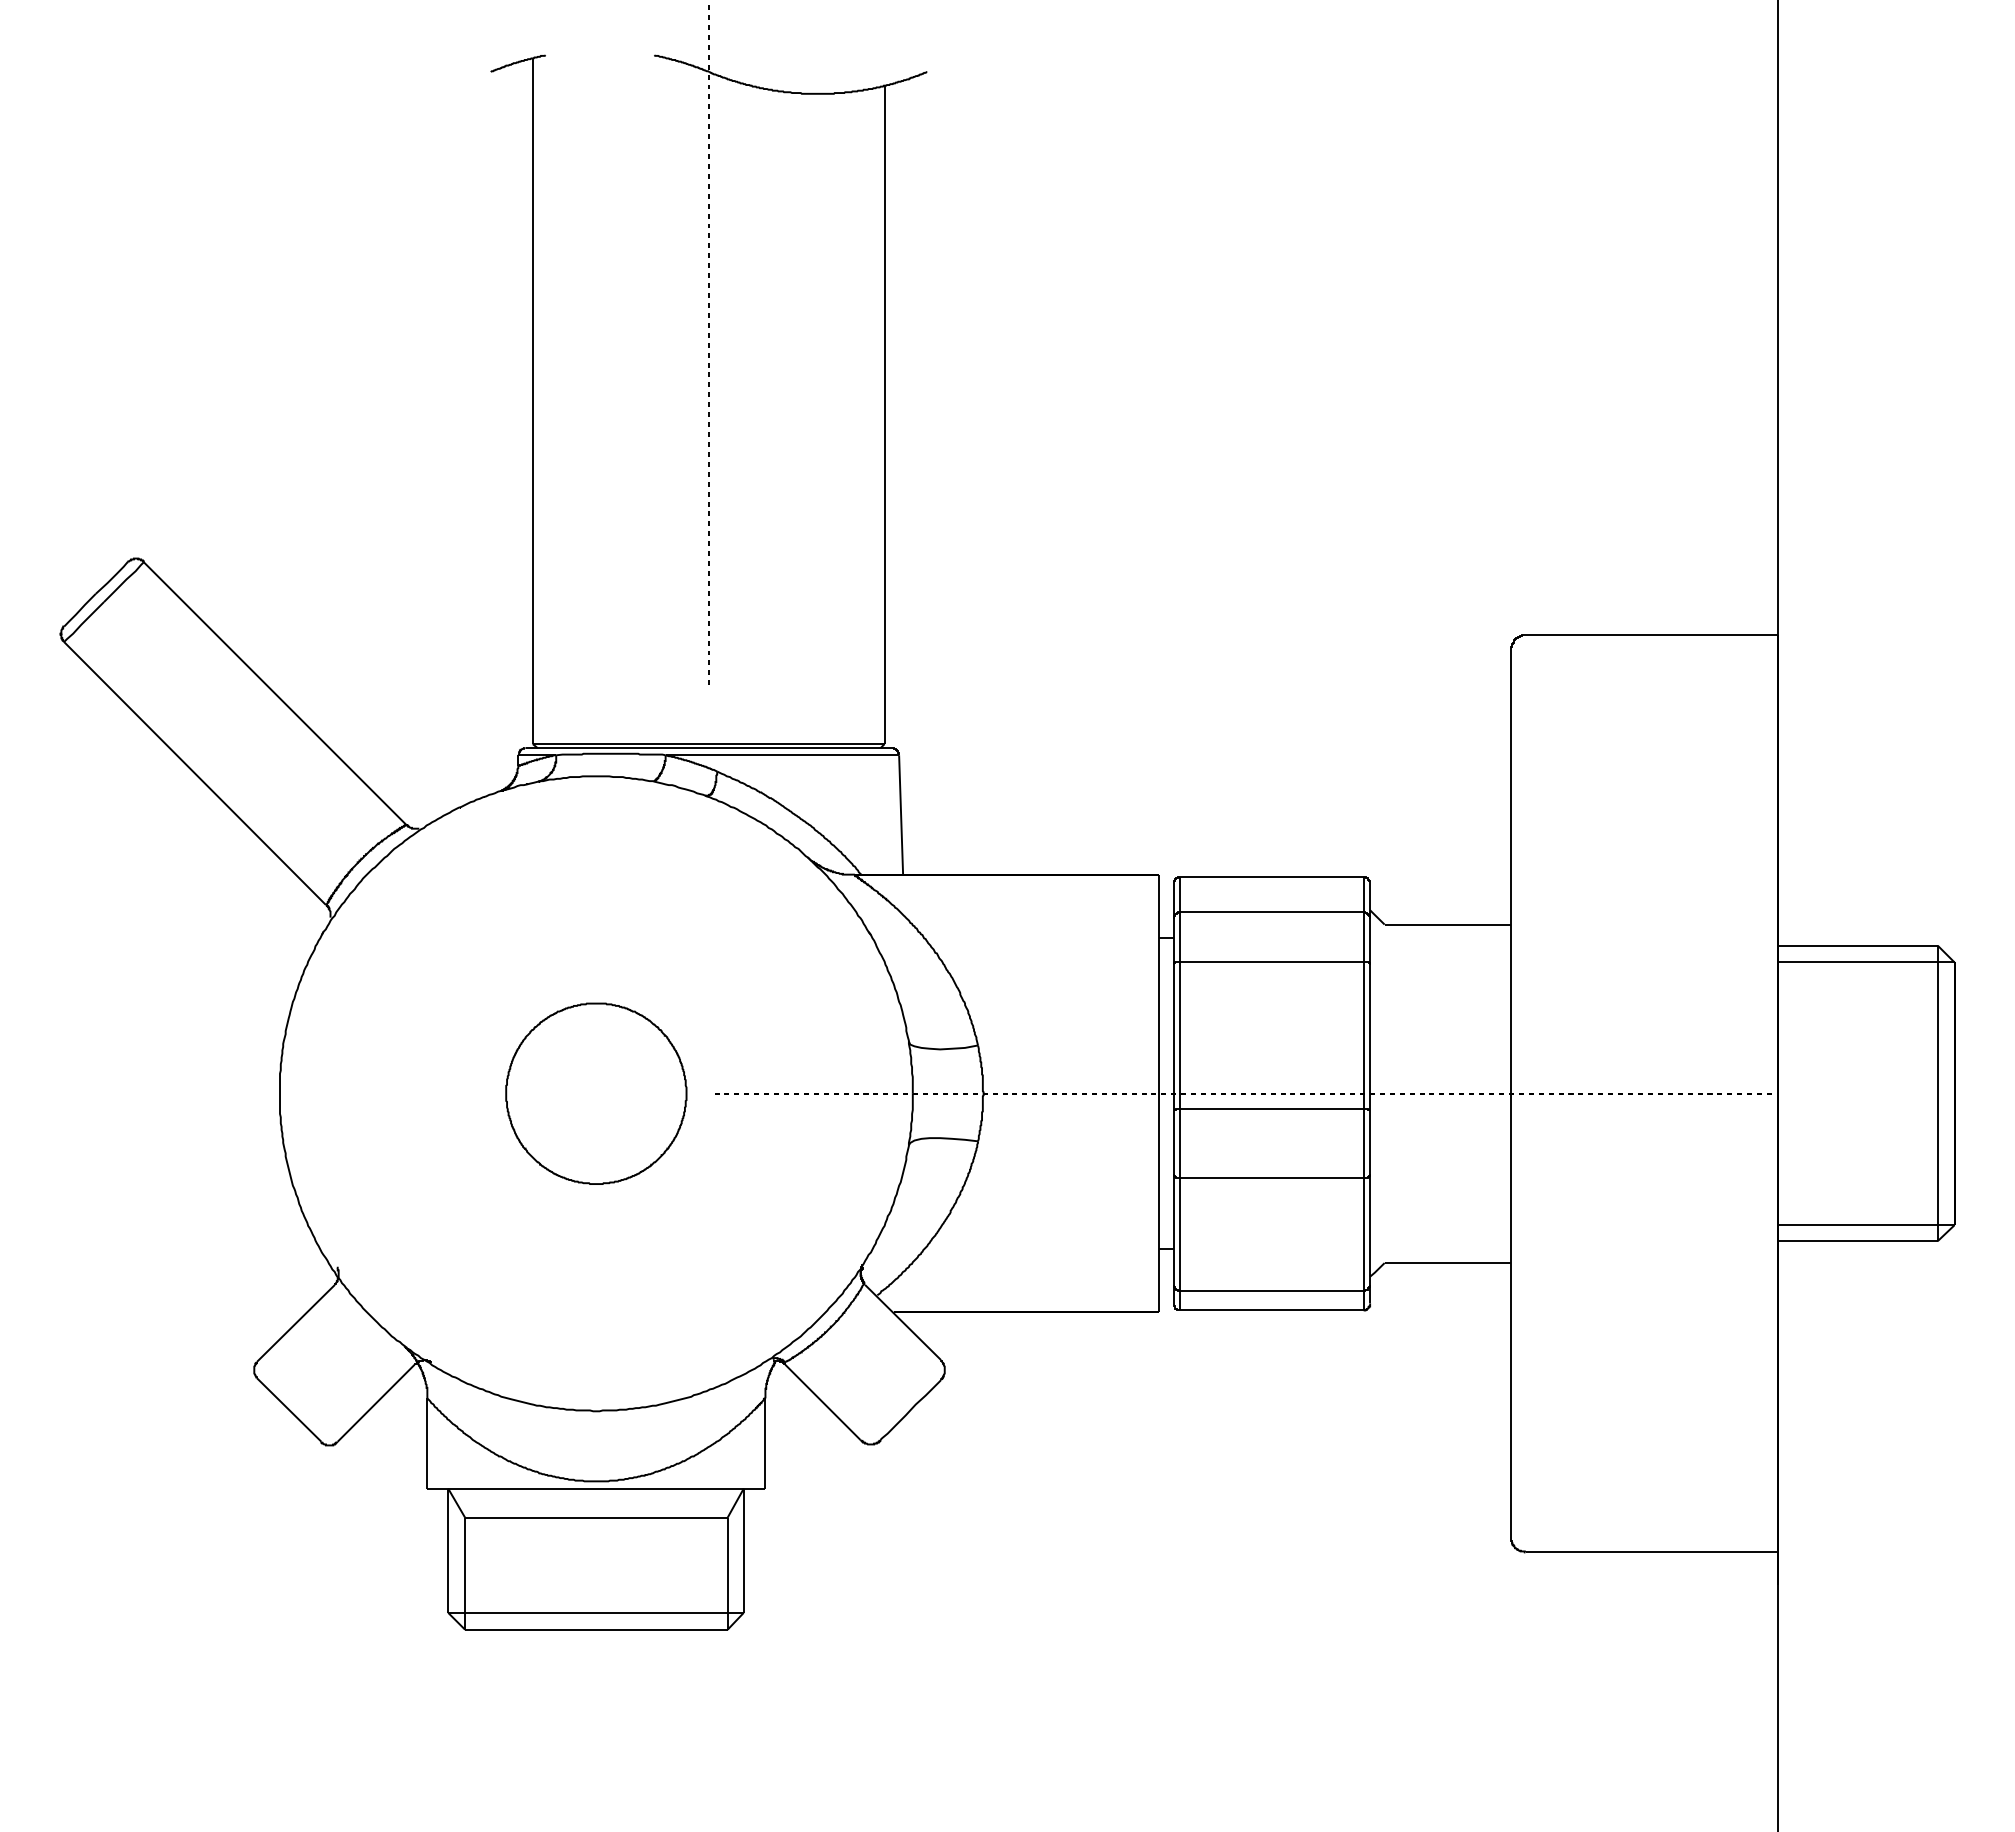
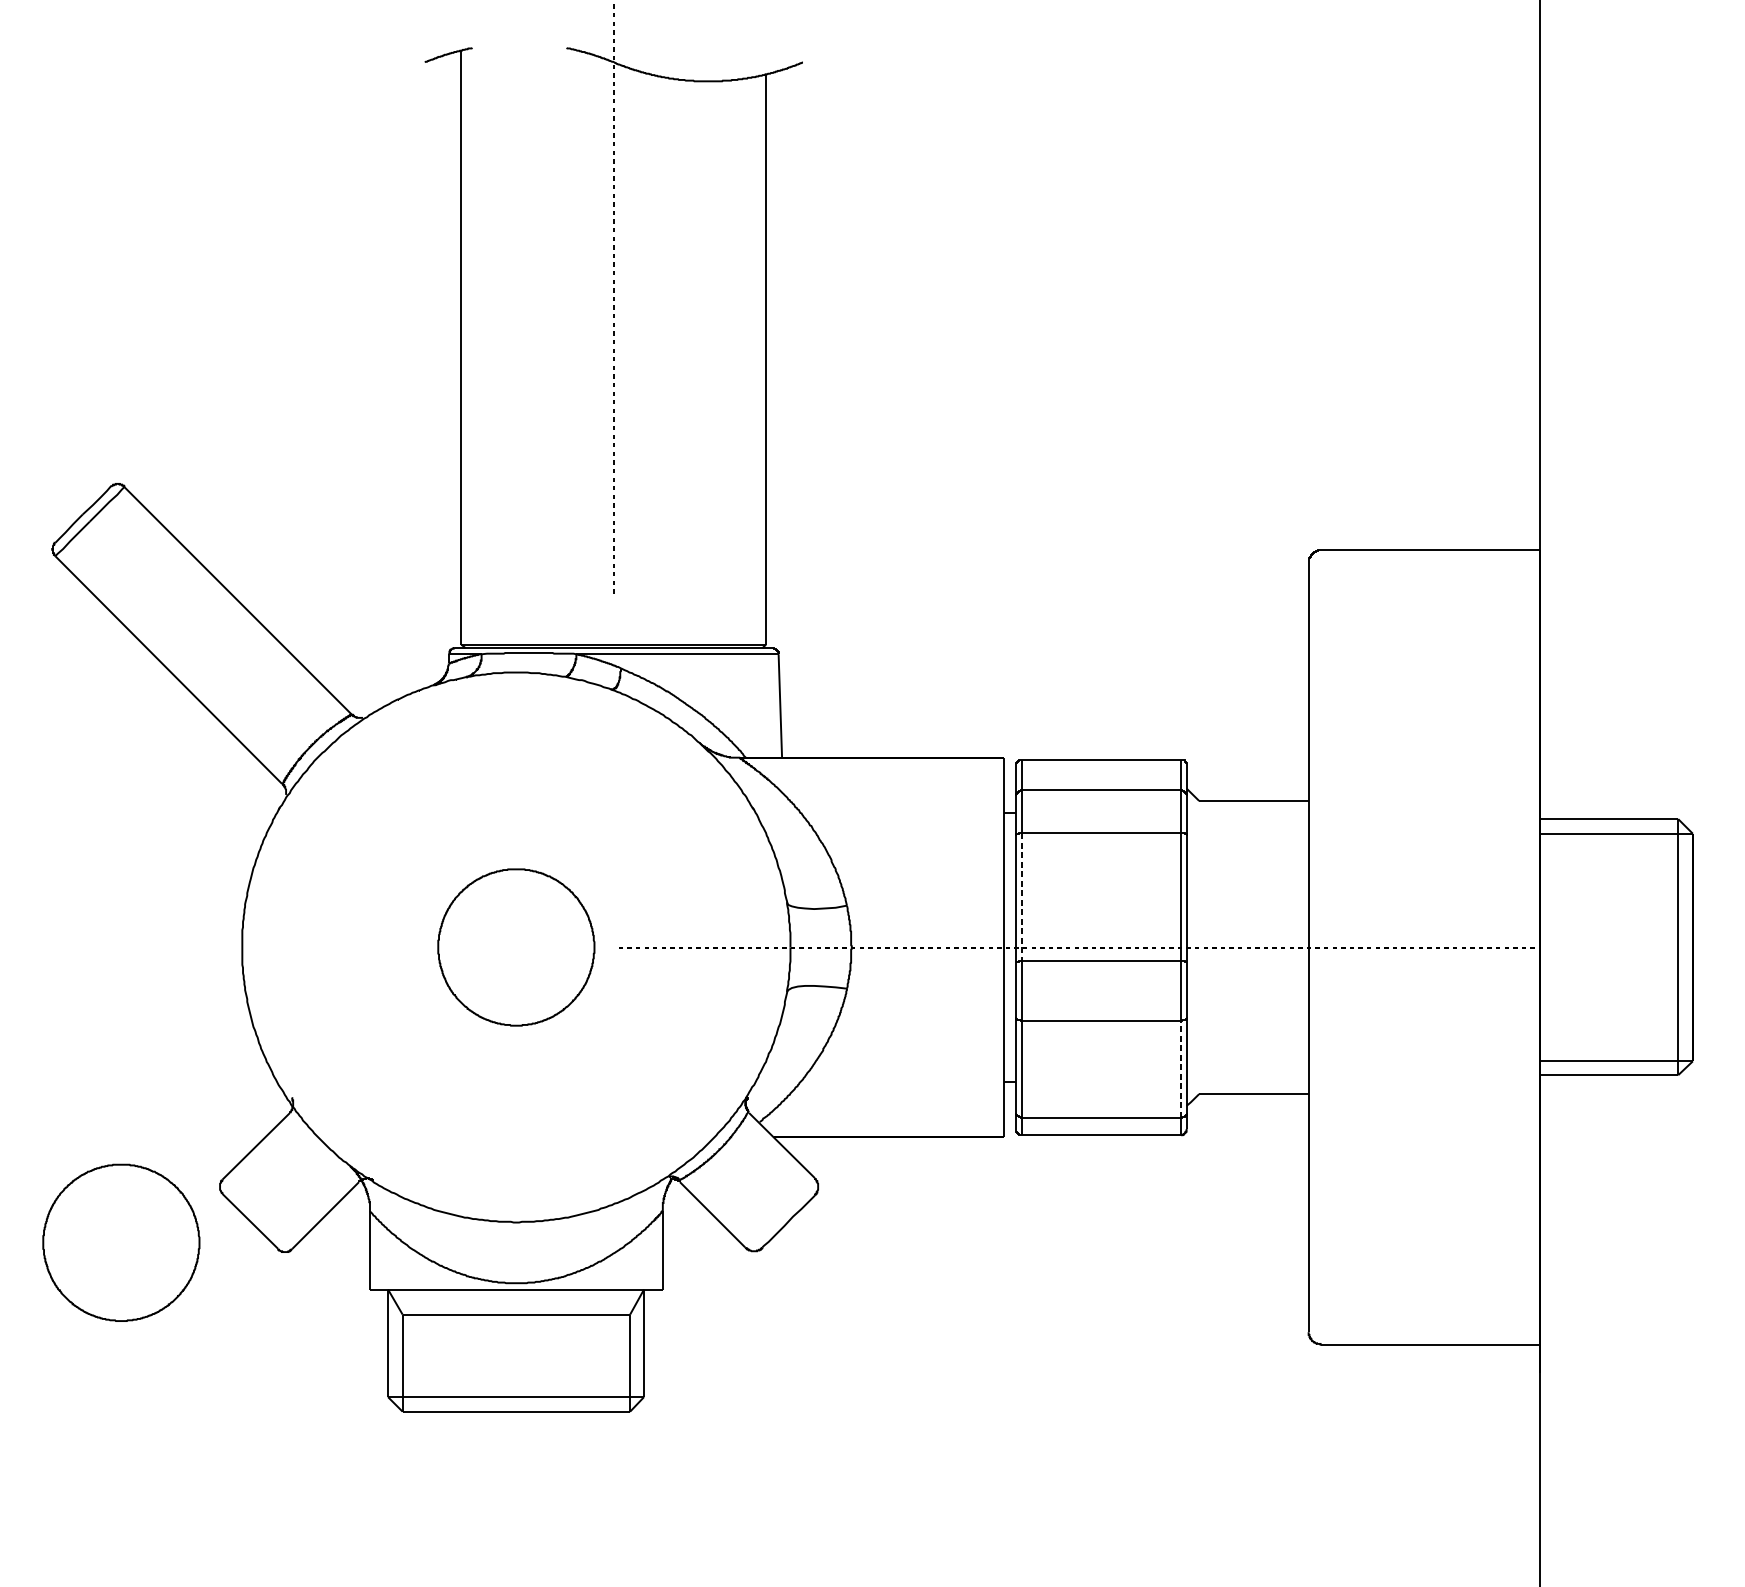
line: (1180, 1035) -> (1022, 897), solid -> dashed
line: (1363, 1233) -> (1180, 1068), solid -> dashed
part: (140, 1434) -> (121, 1242), added

